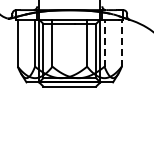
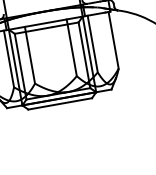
line: (104, 43) -> (92, 44), dashed -> solid
line: (121, 43) -> (113, 40), dashed -> solid

